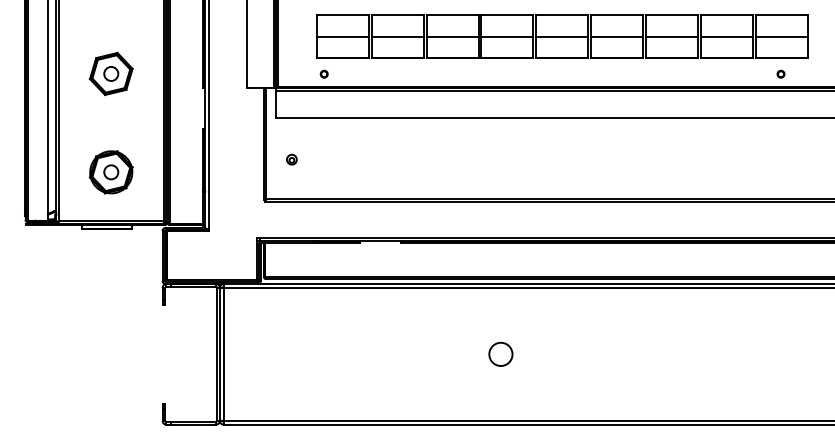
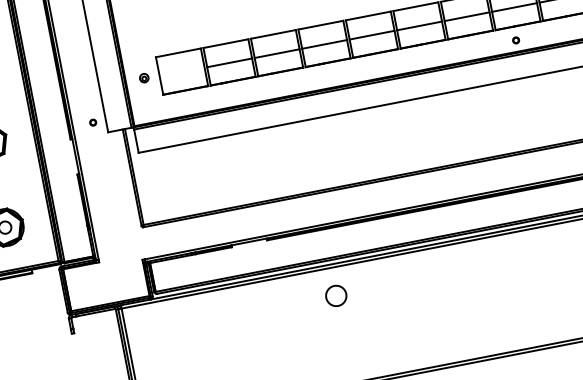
line: (342, 37) -> (182, 72), removed
part: (323, 73) -> (92, 122), moved
part: (780, 73) -> (515, 39), moved
part: (291, 159) -> (143, 78), moved
circle: (500, 353) -> (335, 295), moved

